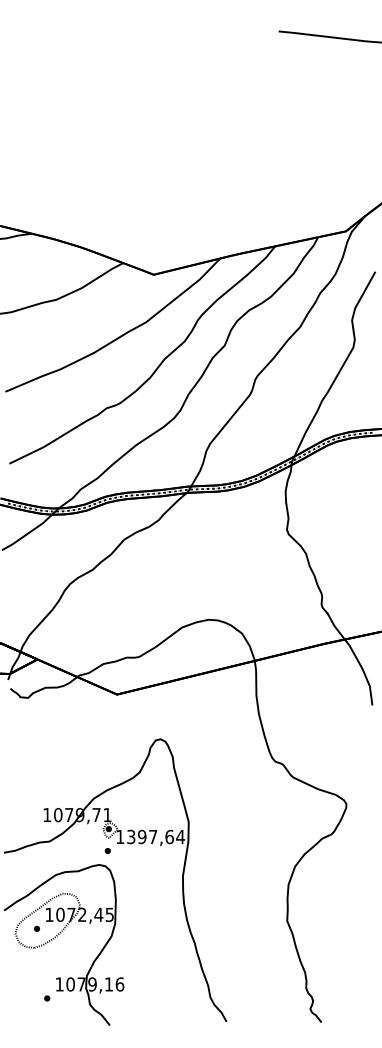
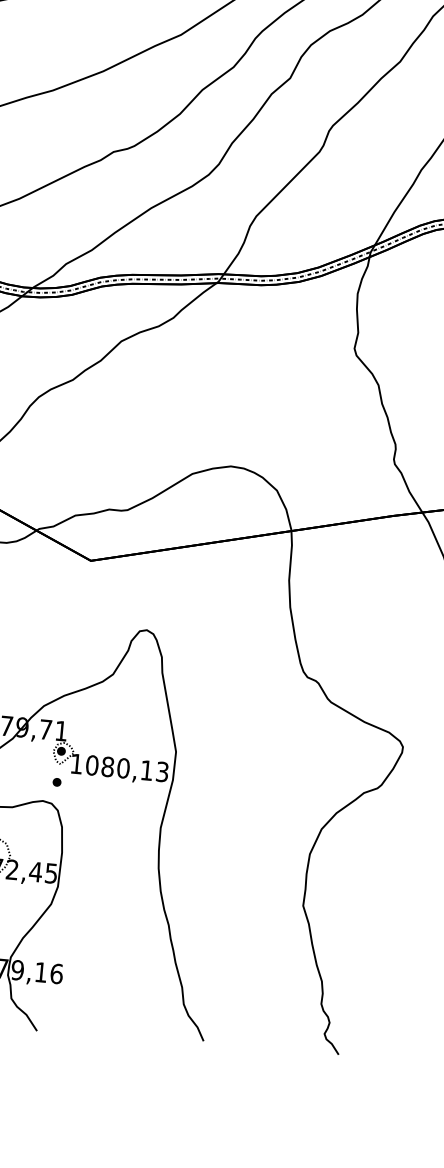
text: (156, 836) -> (128, 768), 1397,64 -> 1080,13

